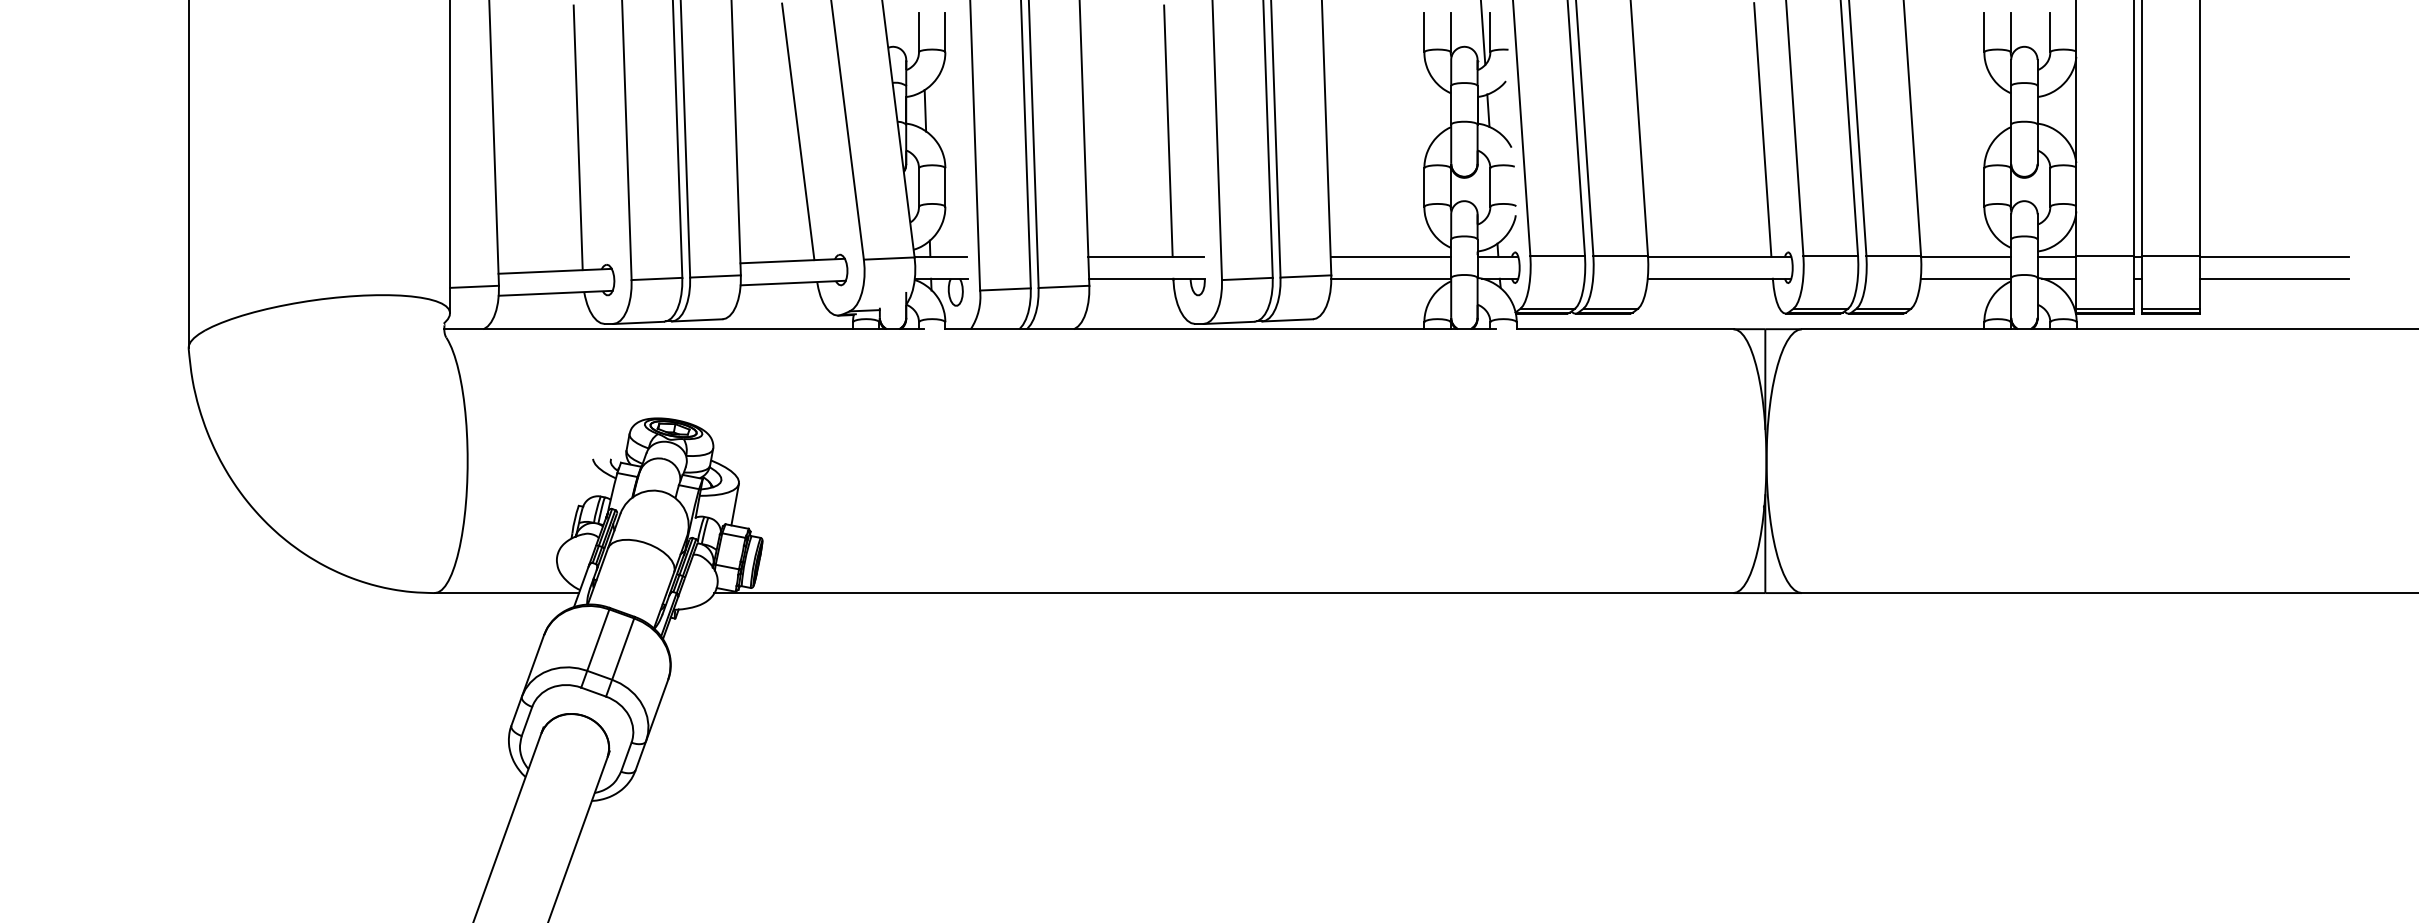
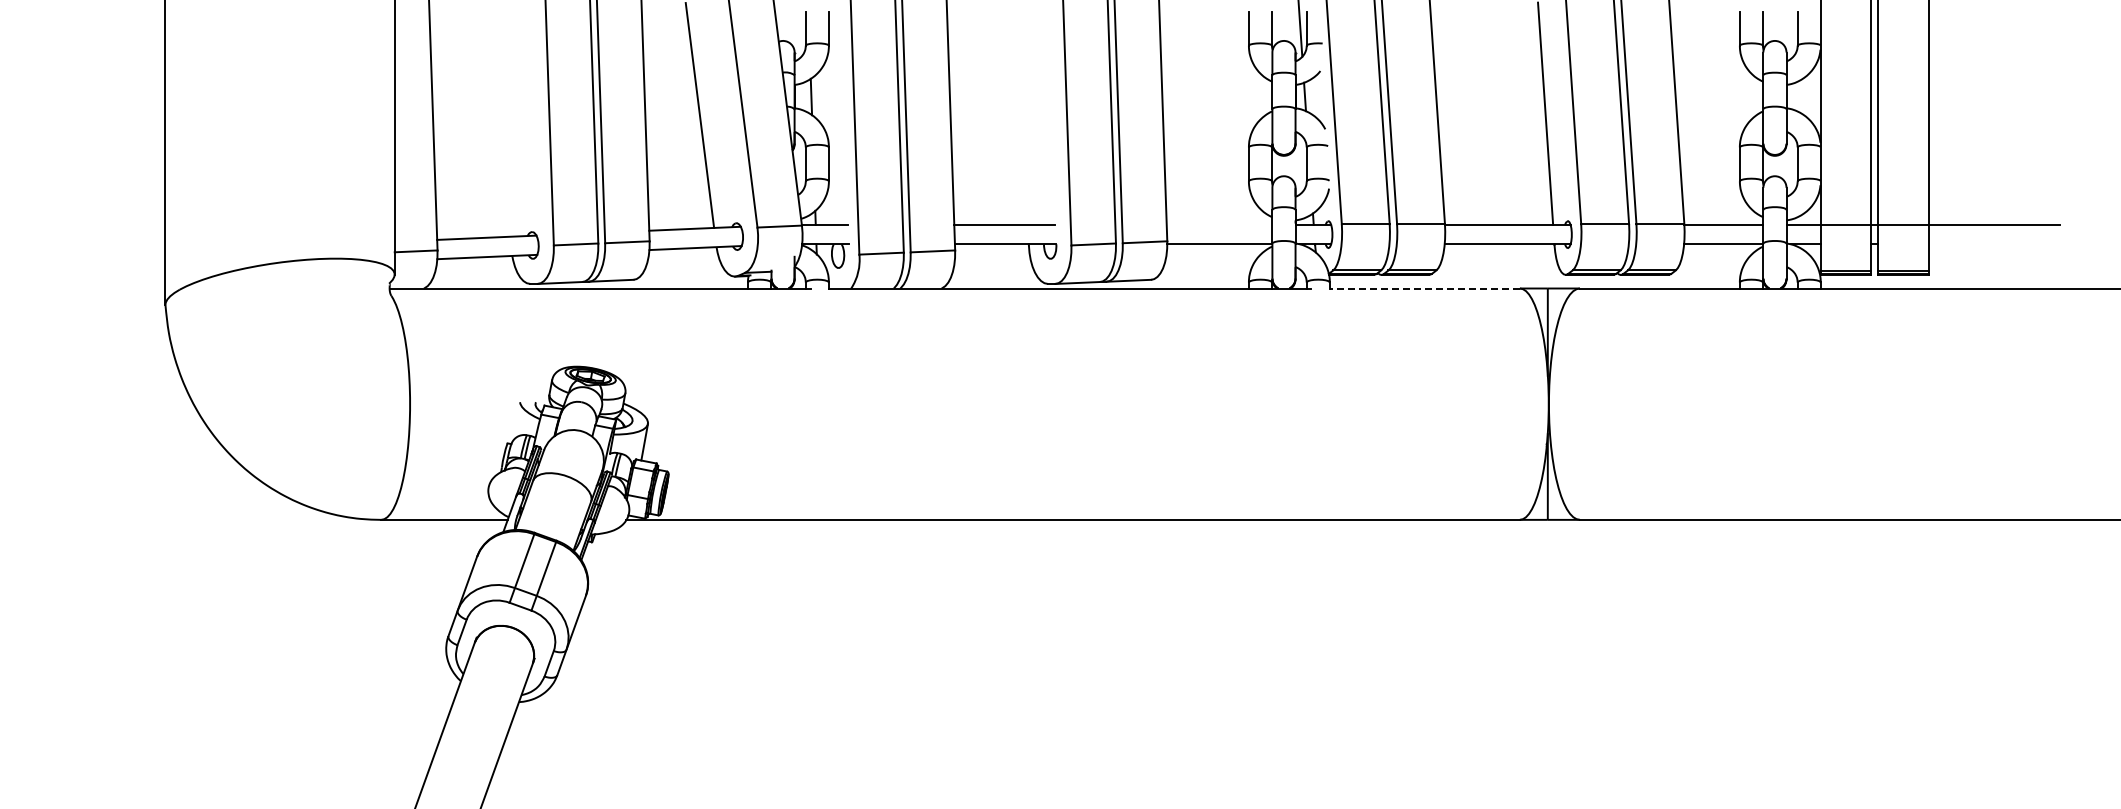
line: (1168, 130) -> (1024, 114), removed
line: (577, 137) -> (506, 120), removed
line: (1390, 256) -> (1219, 224), removed
line: (2273, 279) -> (1993, 244), removed
line: (1624, 329) -> (1424, 288), solid -> dashed

